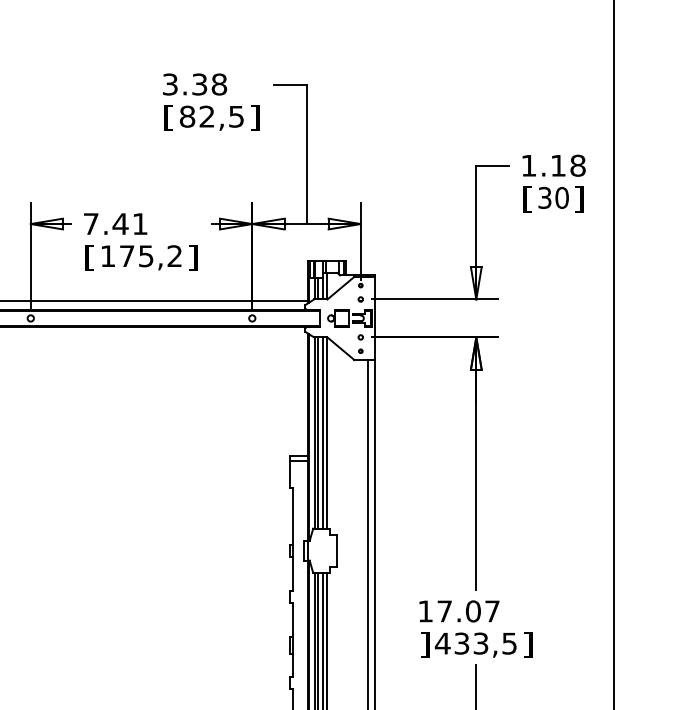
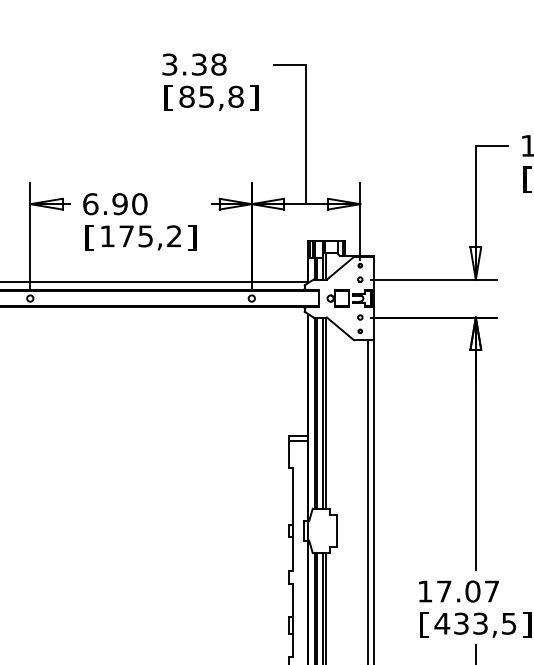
text: (221, 116) -> (221, 96), 82,5 -> 85,8
text: (115, 224) -> (115, 204), 7.41 -> 6.90
text: (424, 644) -> (424, 624), ] -> [

